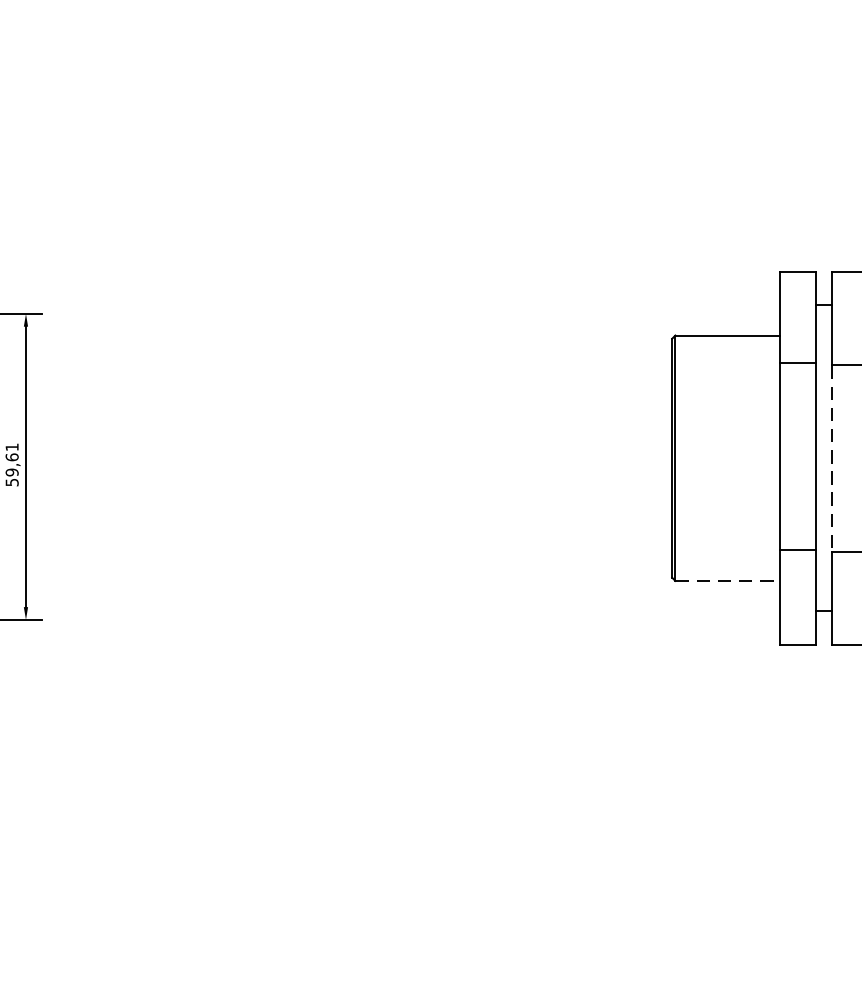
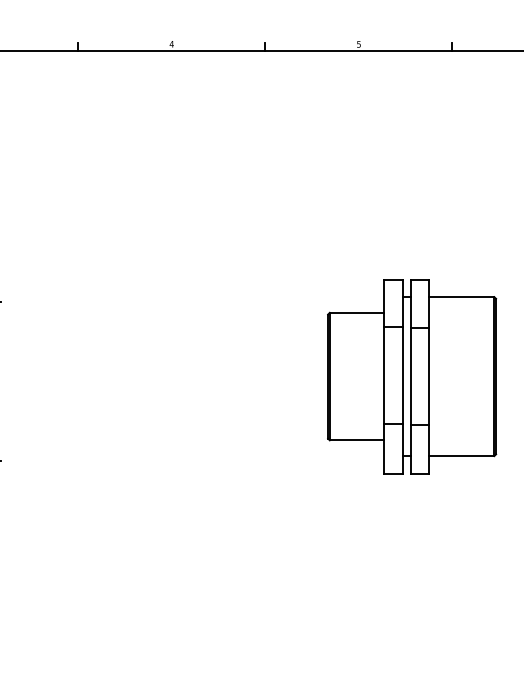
line: (830, 459) -> (410, 377), dashed -> solid
line: (728, 581) -> (357, 440), dashed -> solid

